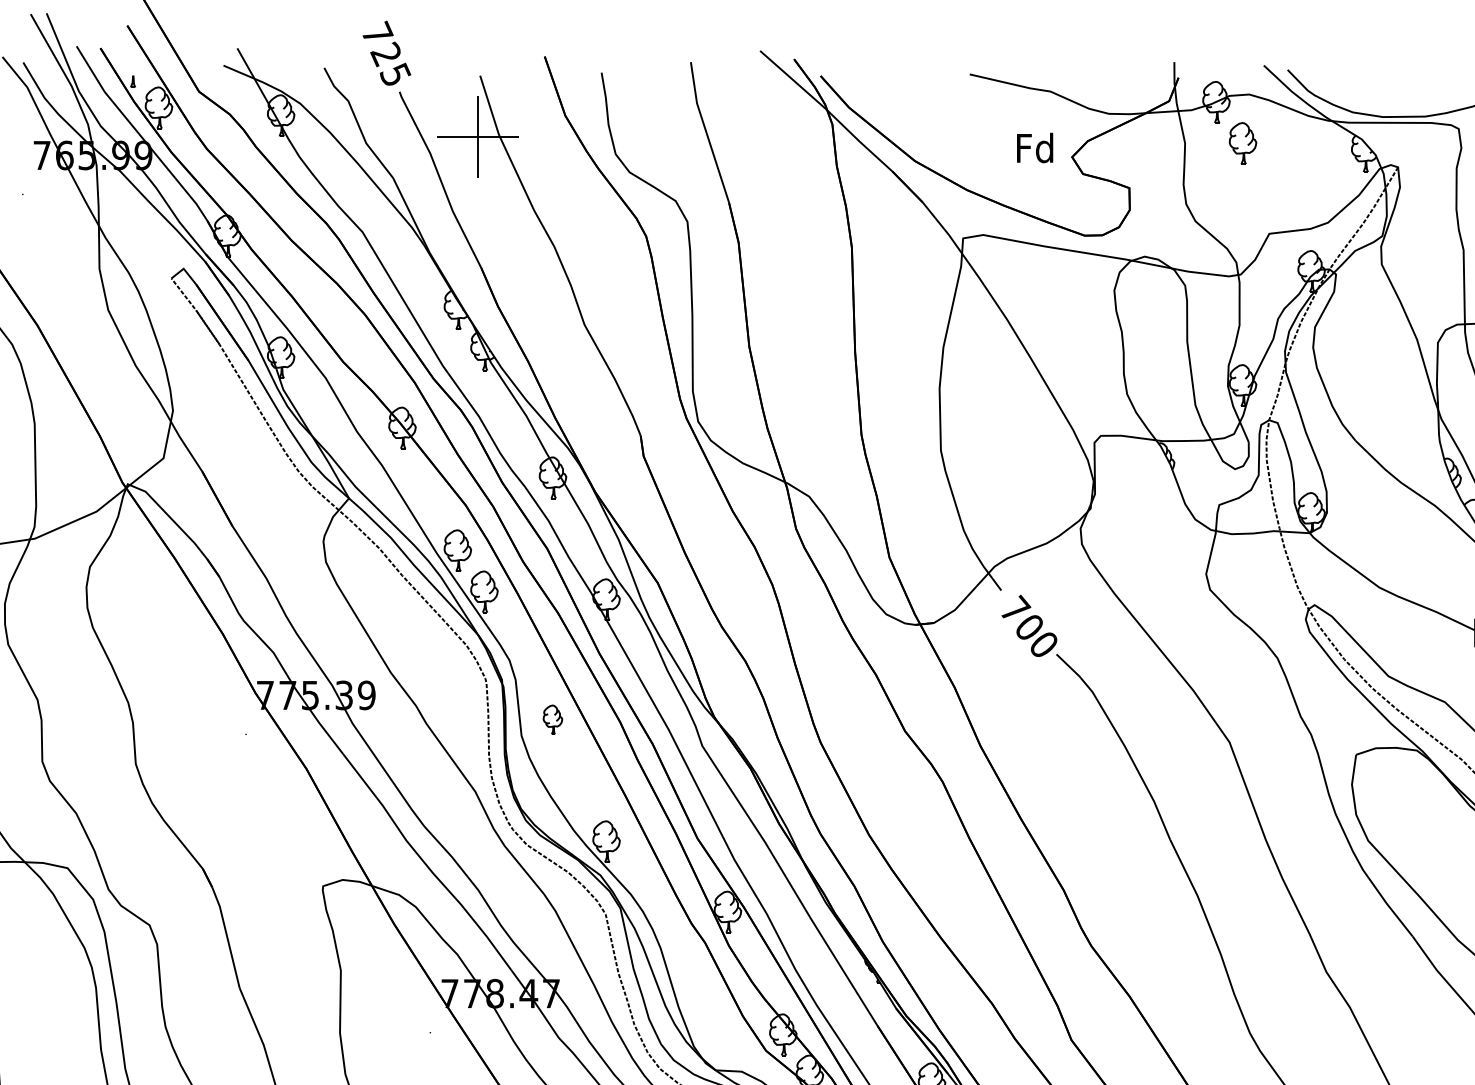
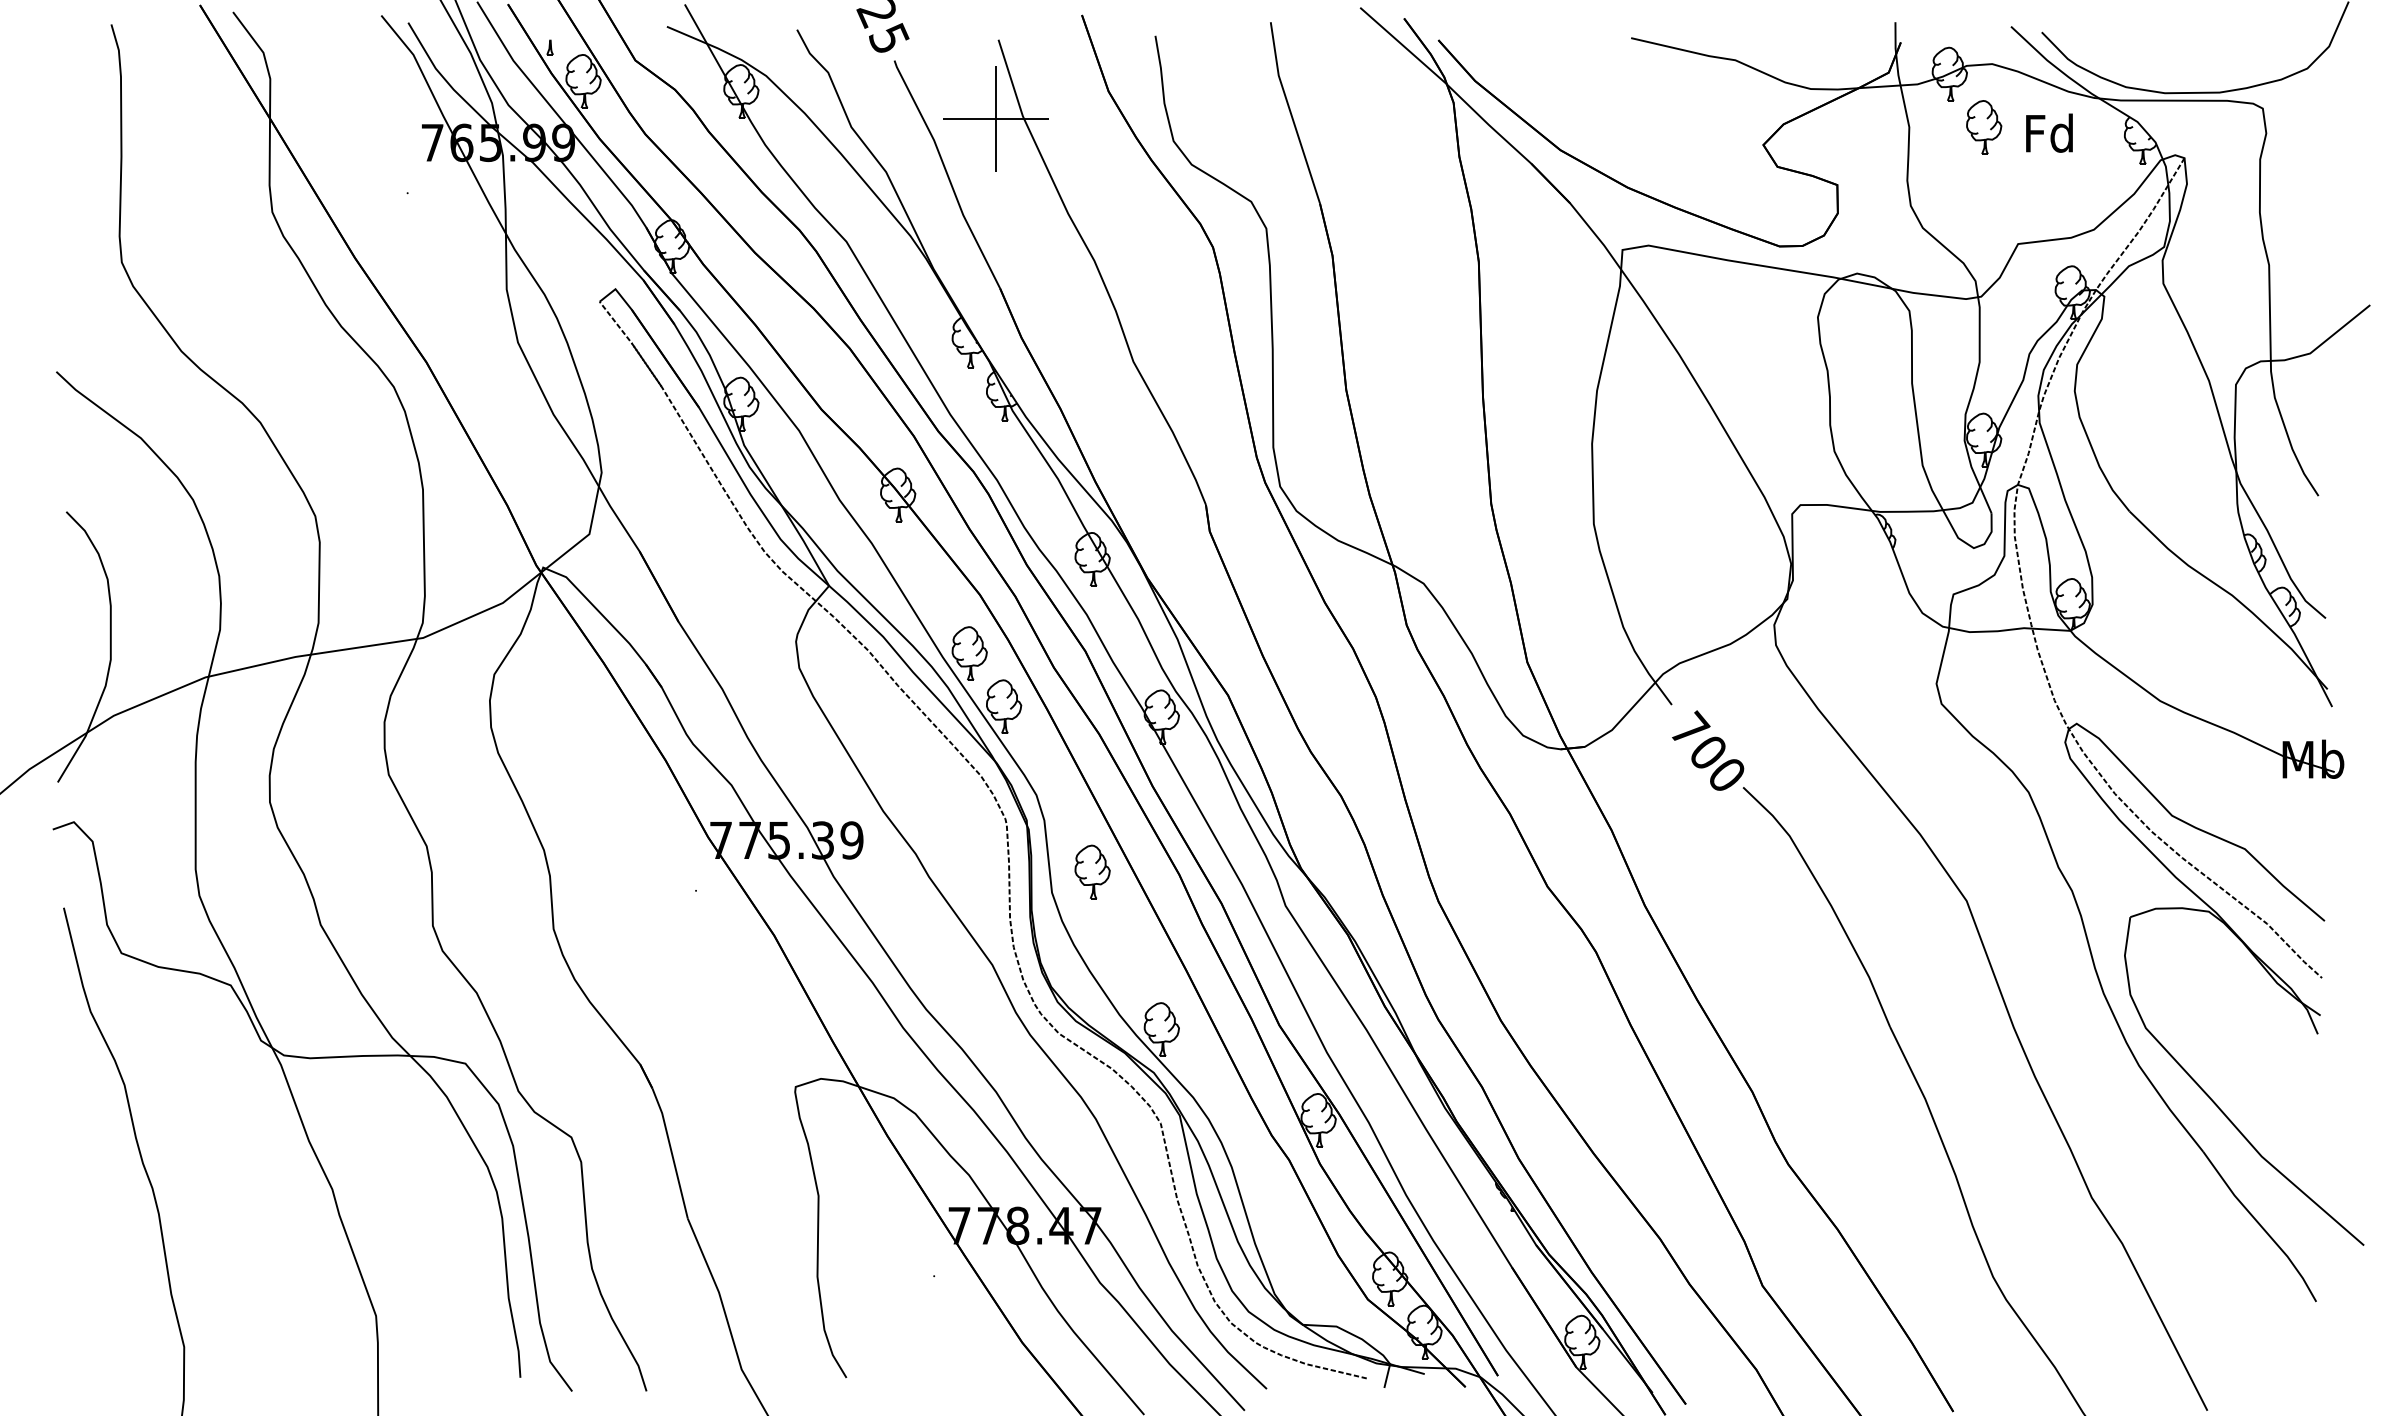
text: (1035, 147) -> (2049, 132), moved
part: (552, 719) -> (1092, 871), size x1.43

